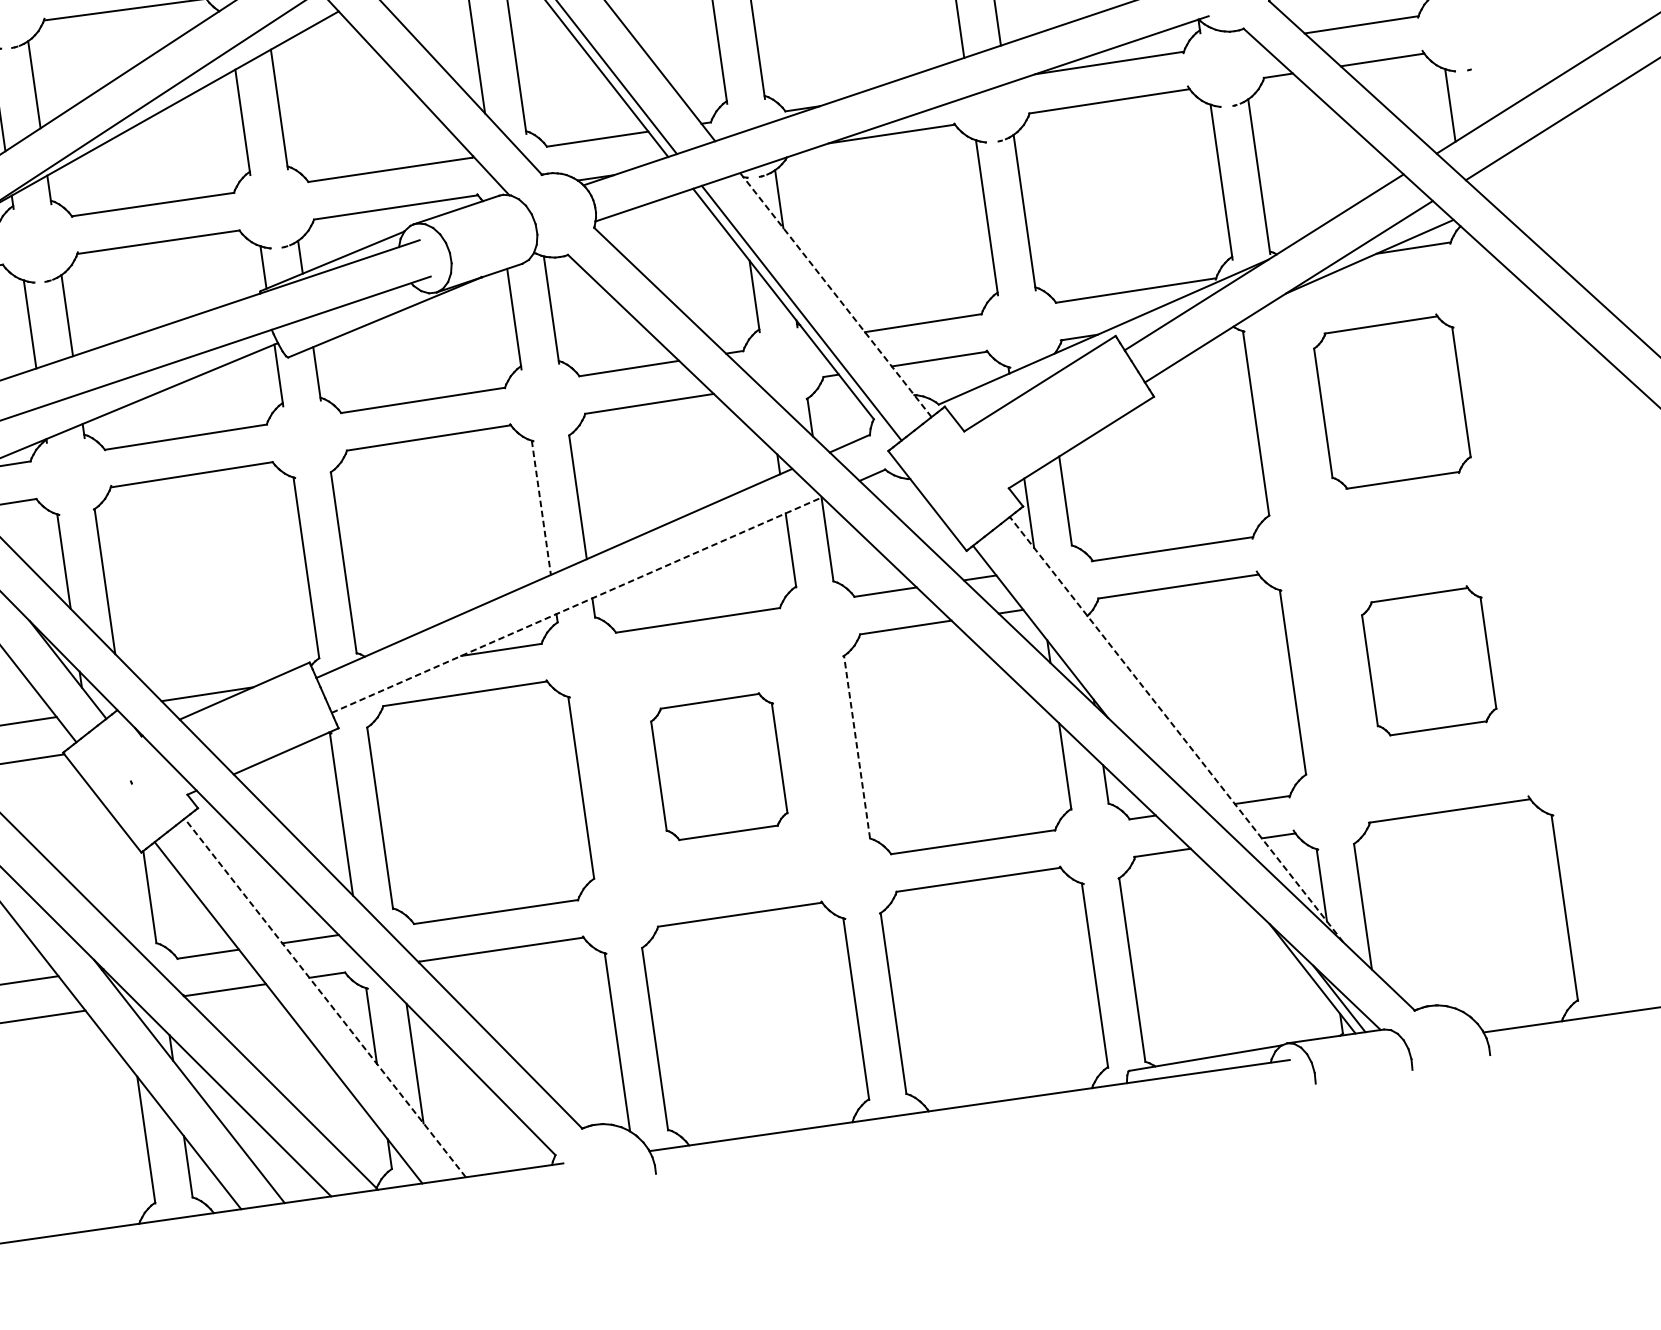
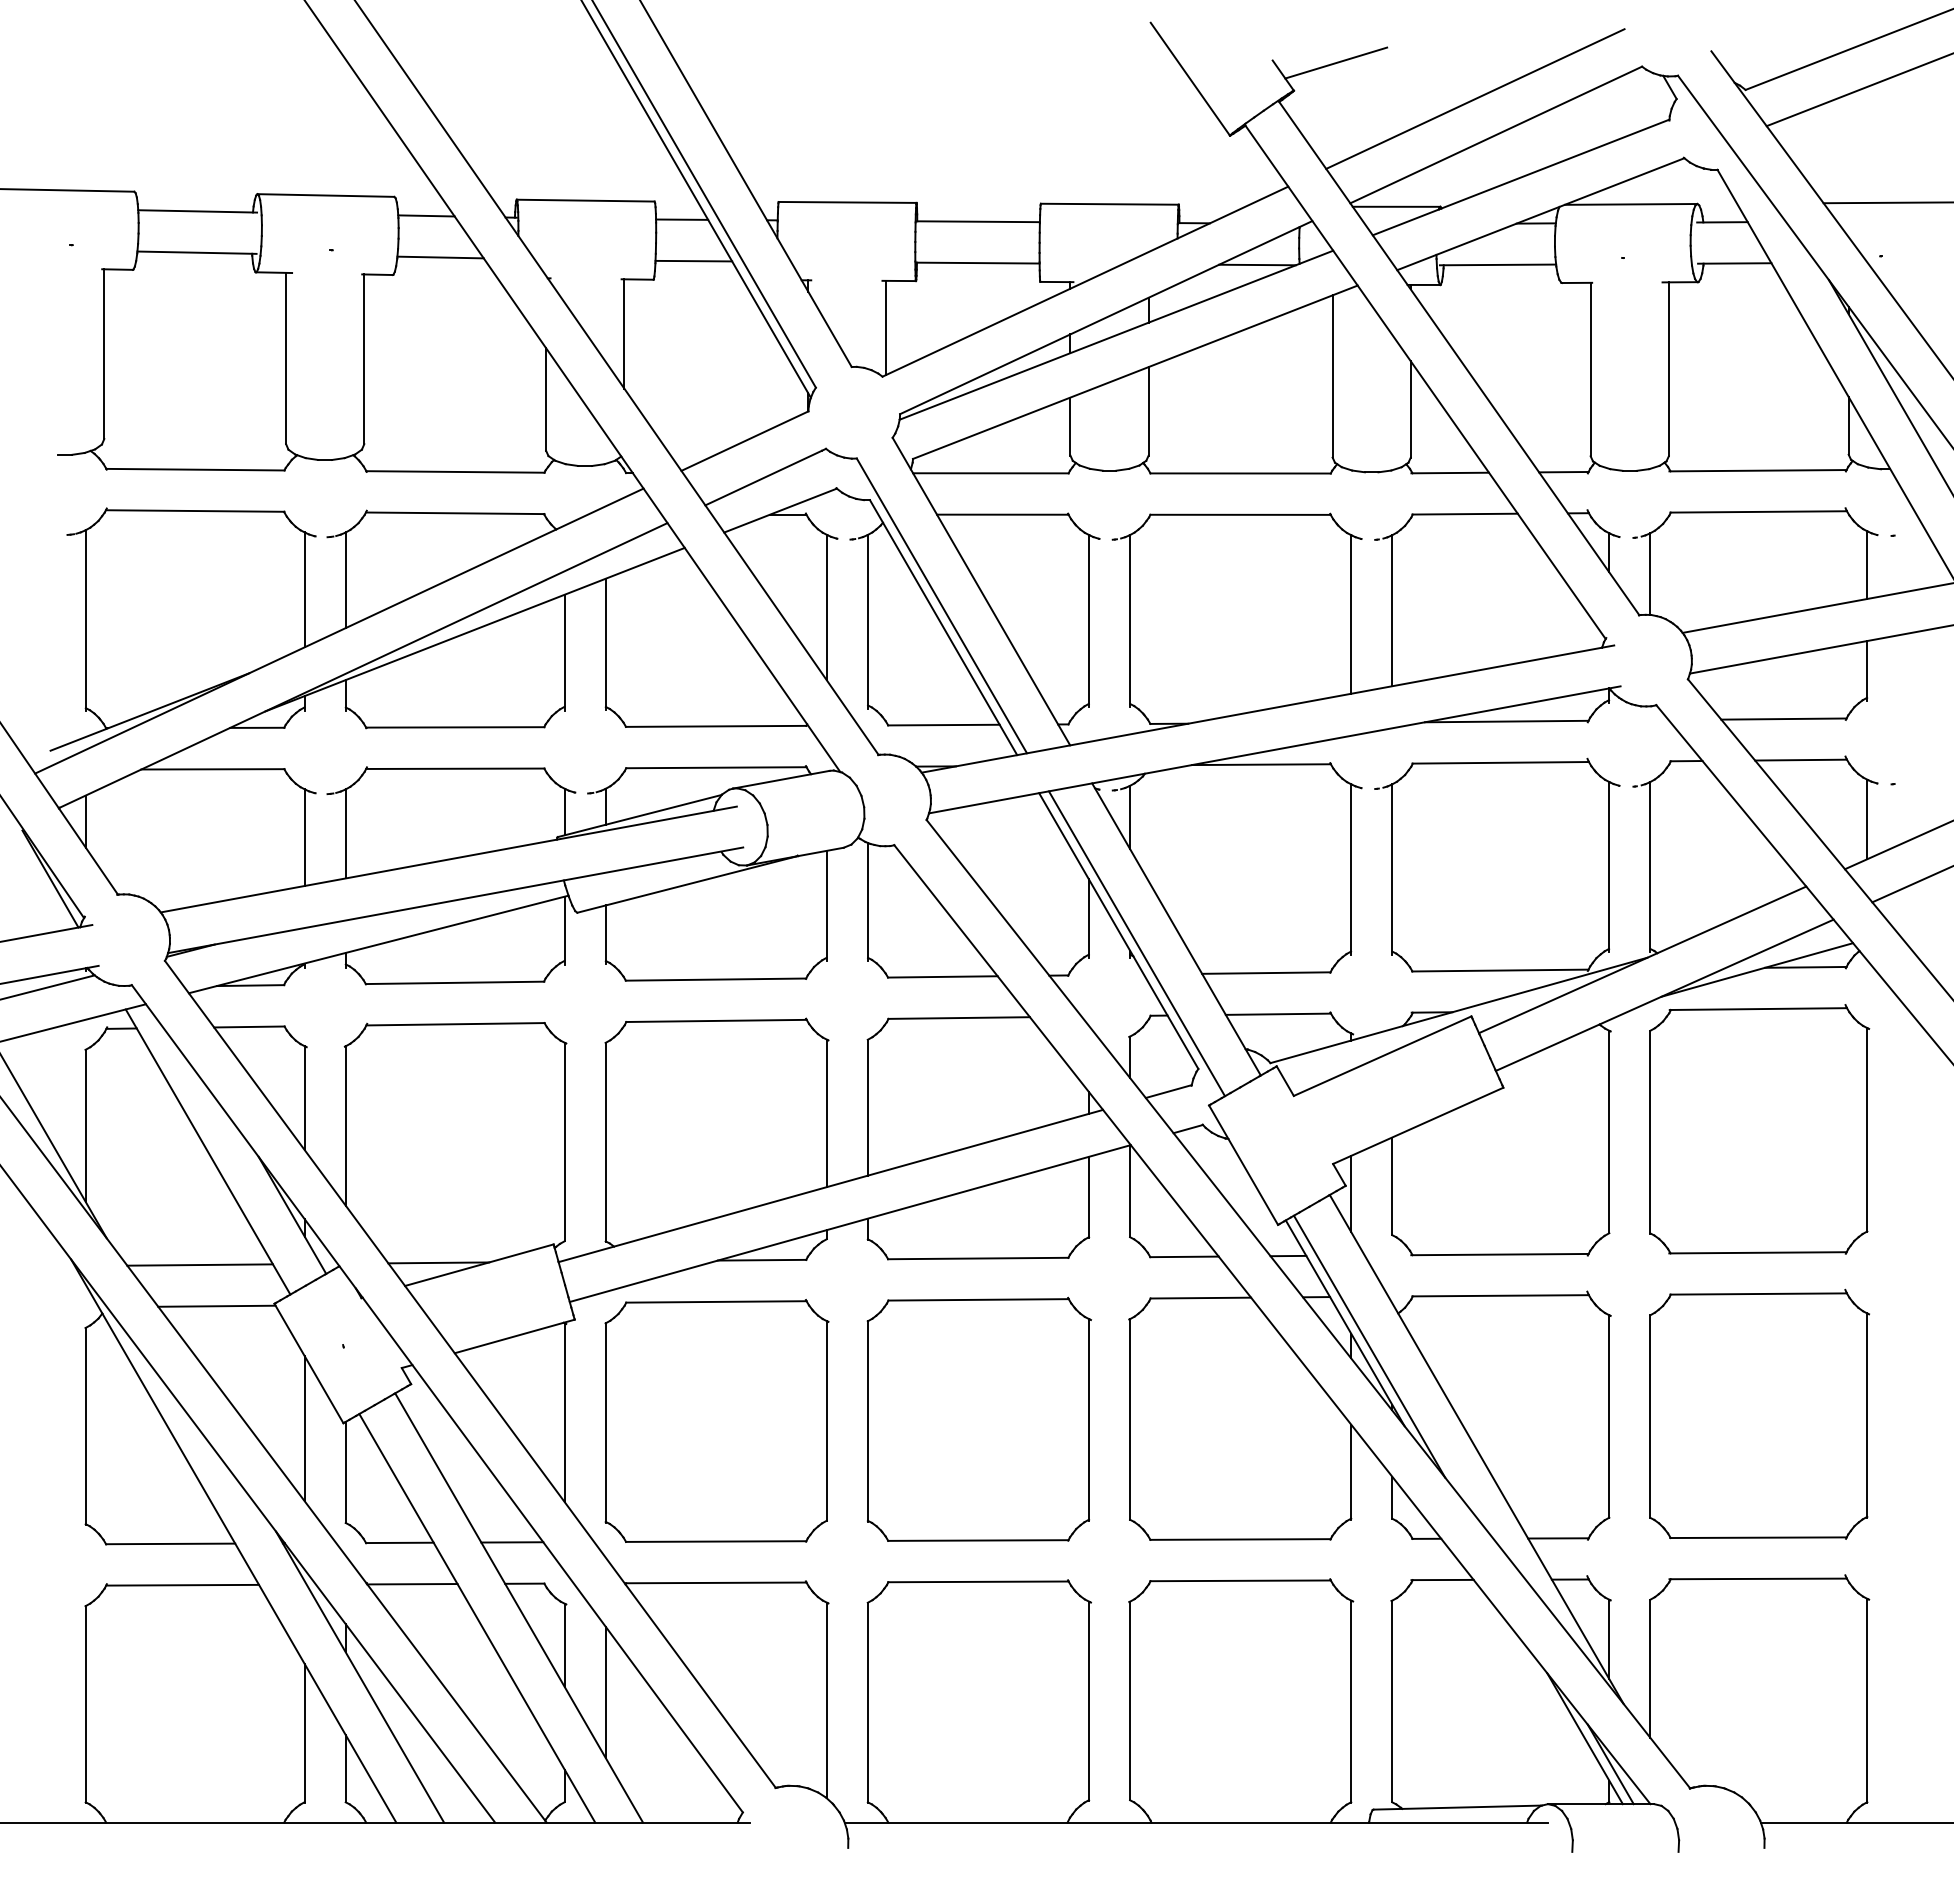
line: (835, 295) -> (1176, 929), dashed -> solid
part: (1392, 401) -> (1759, 1129), size x1.43
line: (541, 507) -> (826, 1113), dashed -> solid
line: (577, 605) -> (850, 1223), dashed -> solid
line: (1065, 649) -> (1369, 1346), added
part: (1429, 660) -> (1759, 1413), size x1.67
line: (1176, 729) -> (1476, 1449), dashed -> solid
line: (857, 747) -> (1130, 1419), dashed -> solid
part: (718, 765) -> (978, 1418), size x1.67
line: (106, 862) -> (304, 1428), added
line: (325, 997) -> (519, 1607), dashed -> solid

